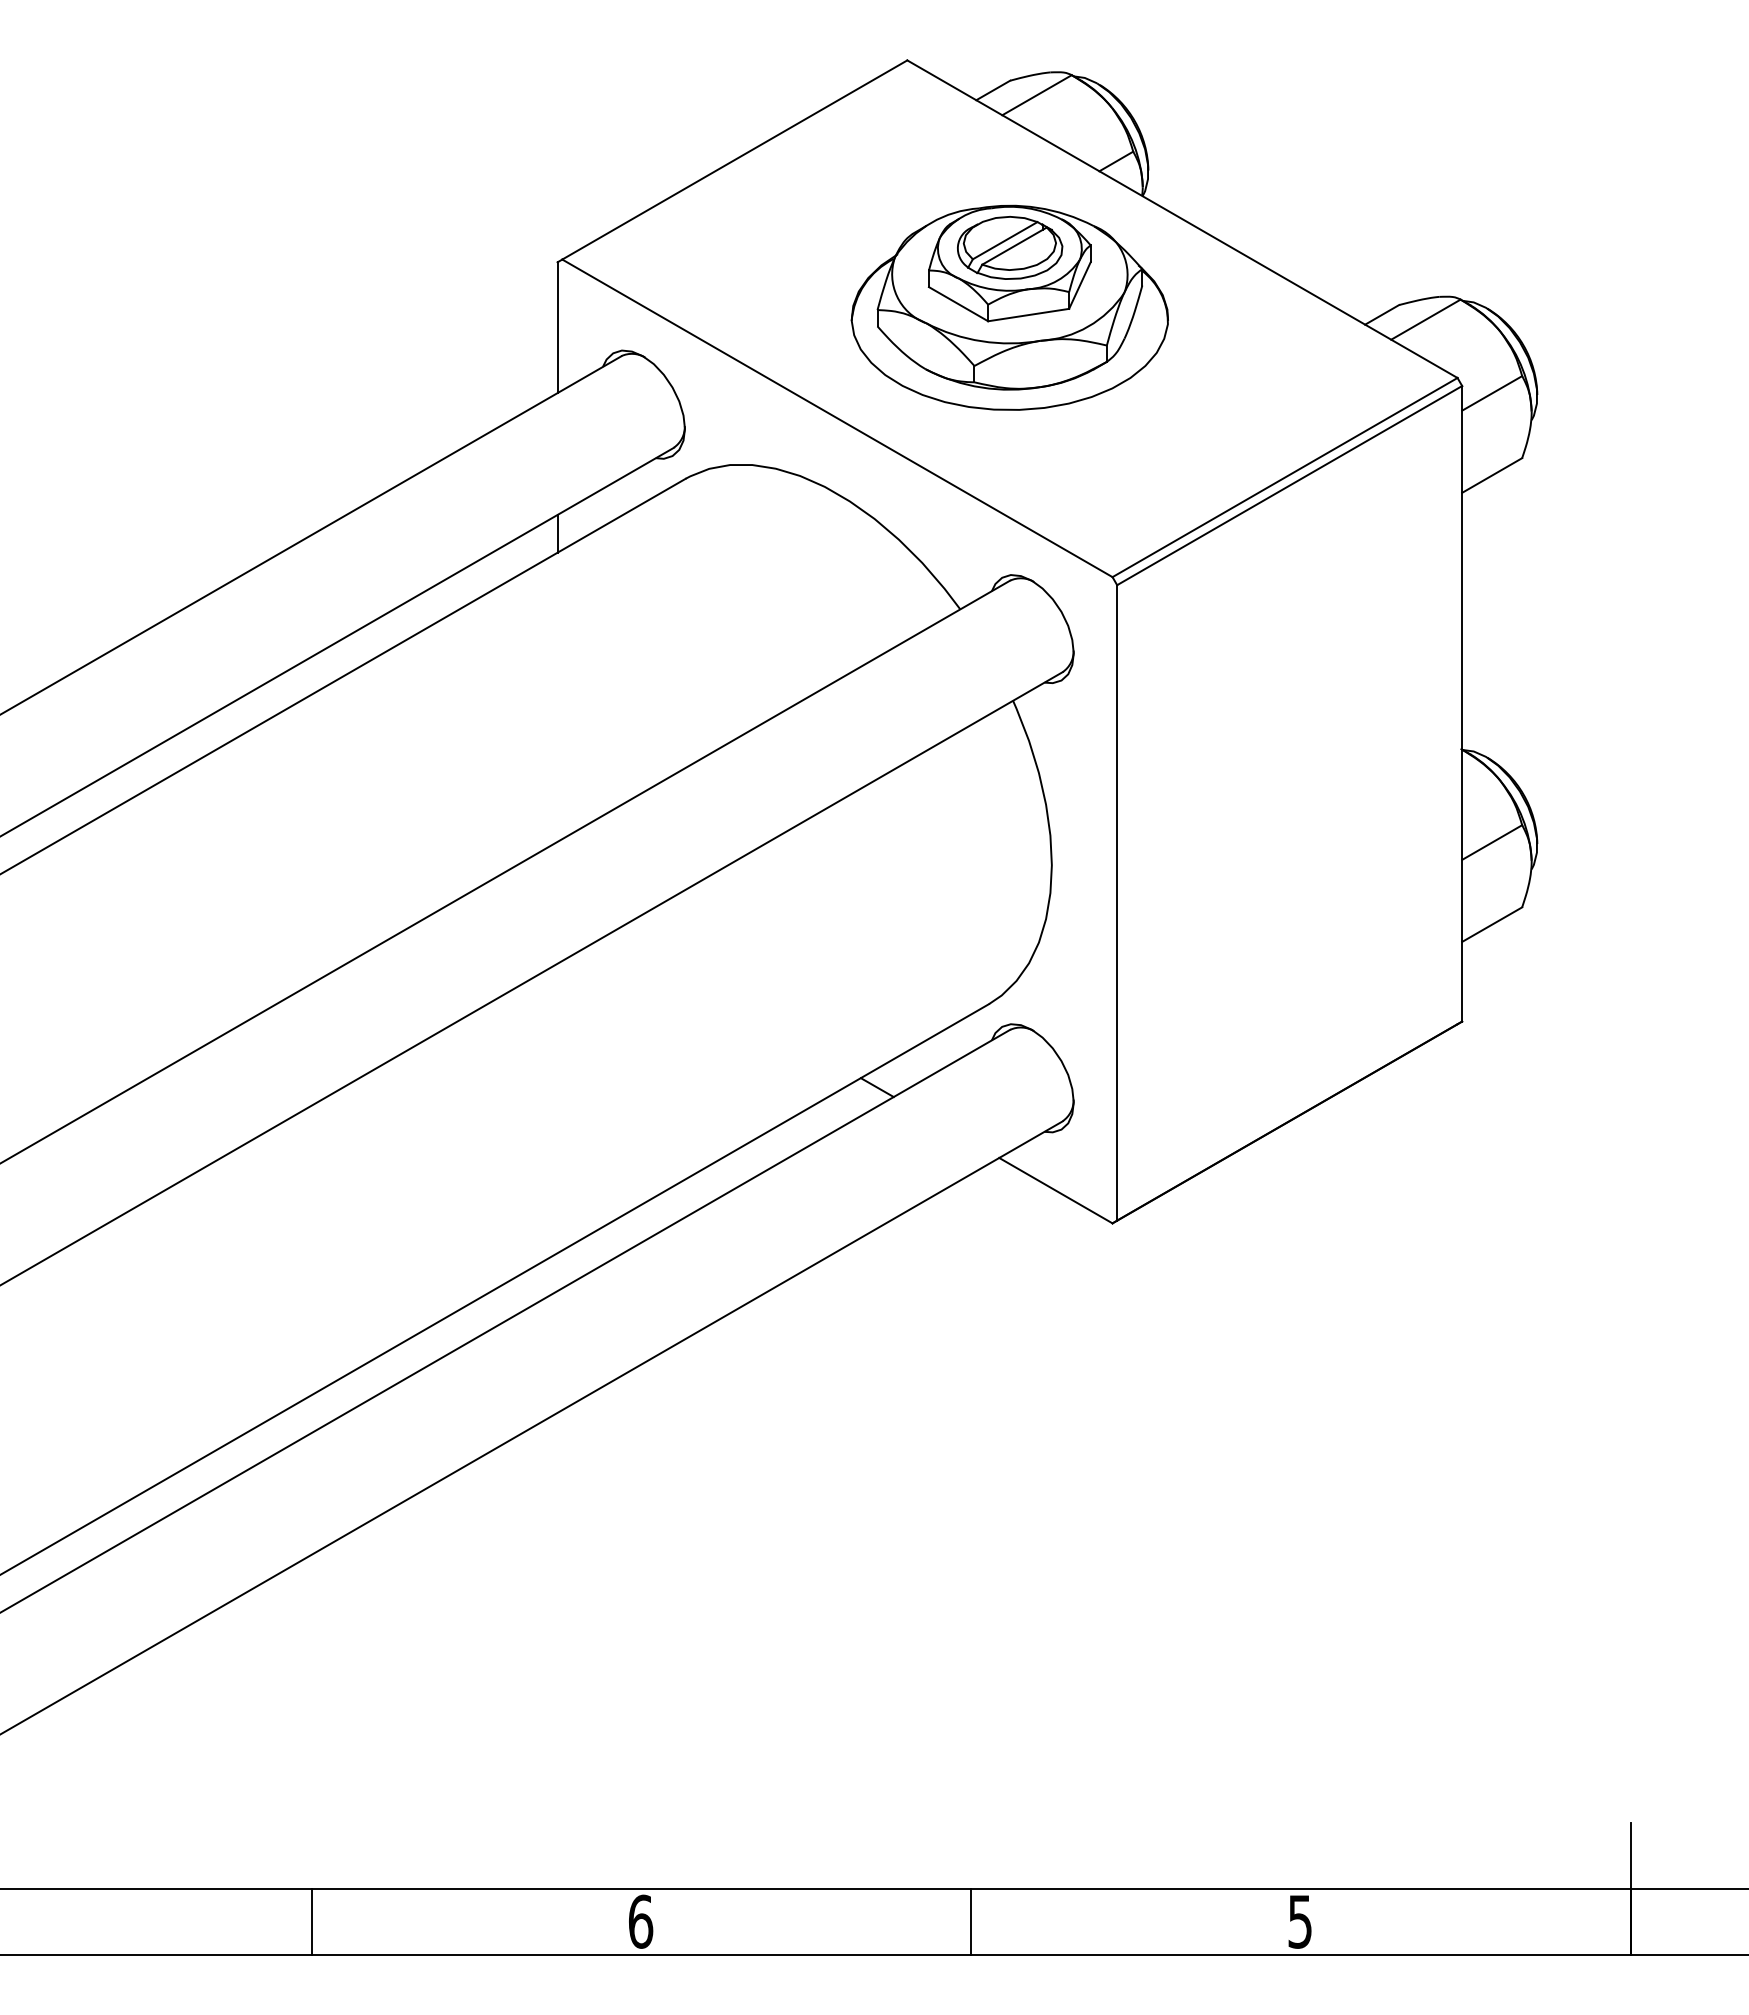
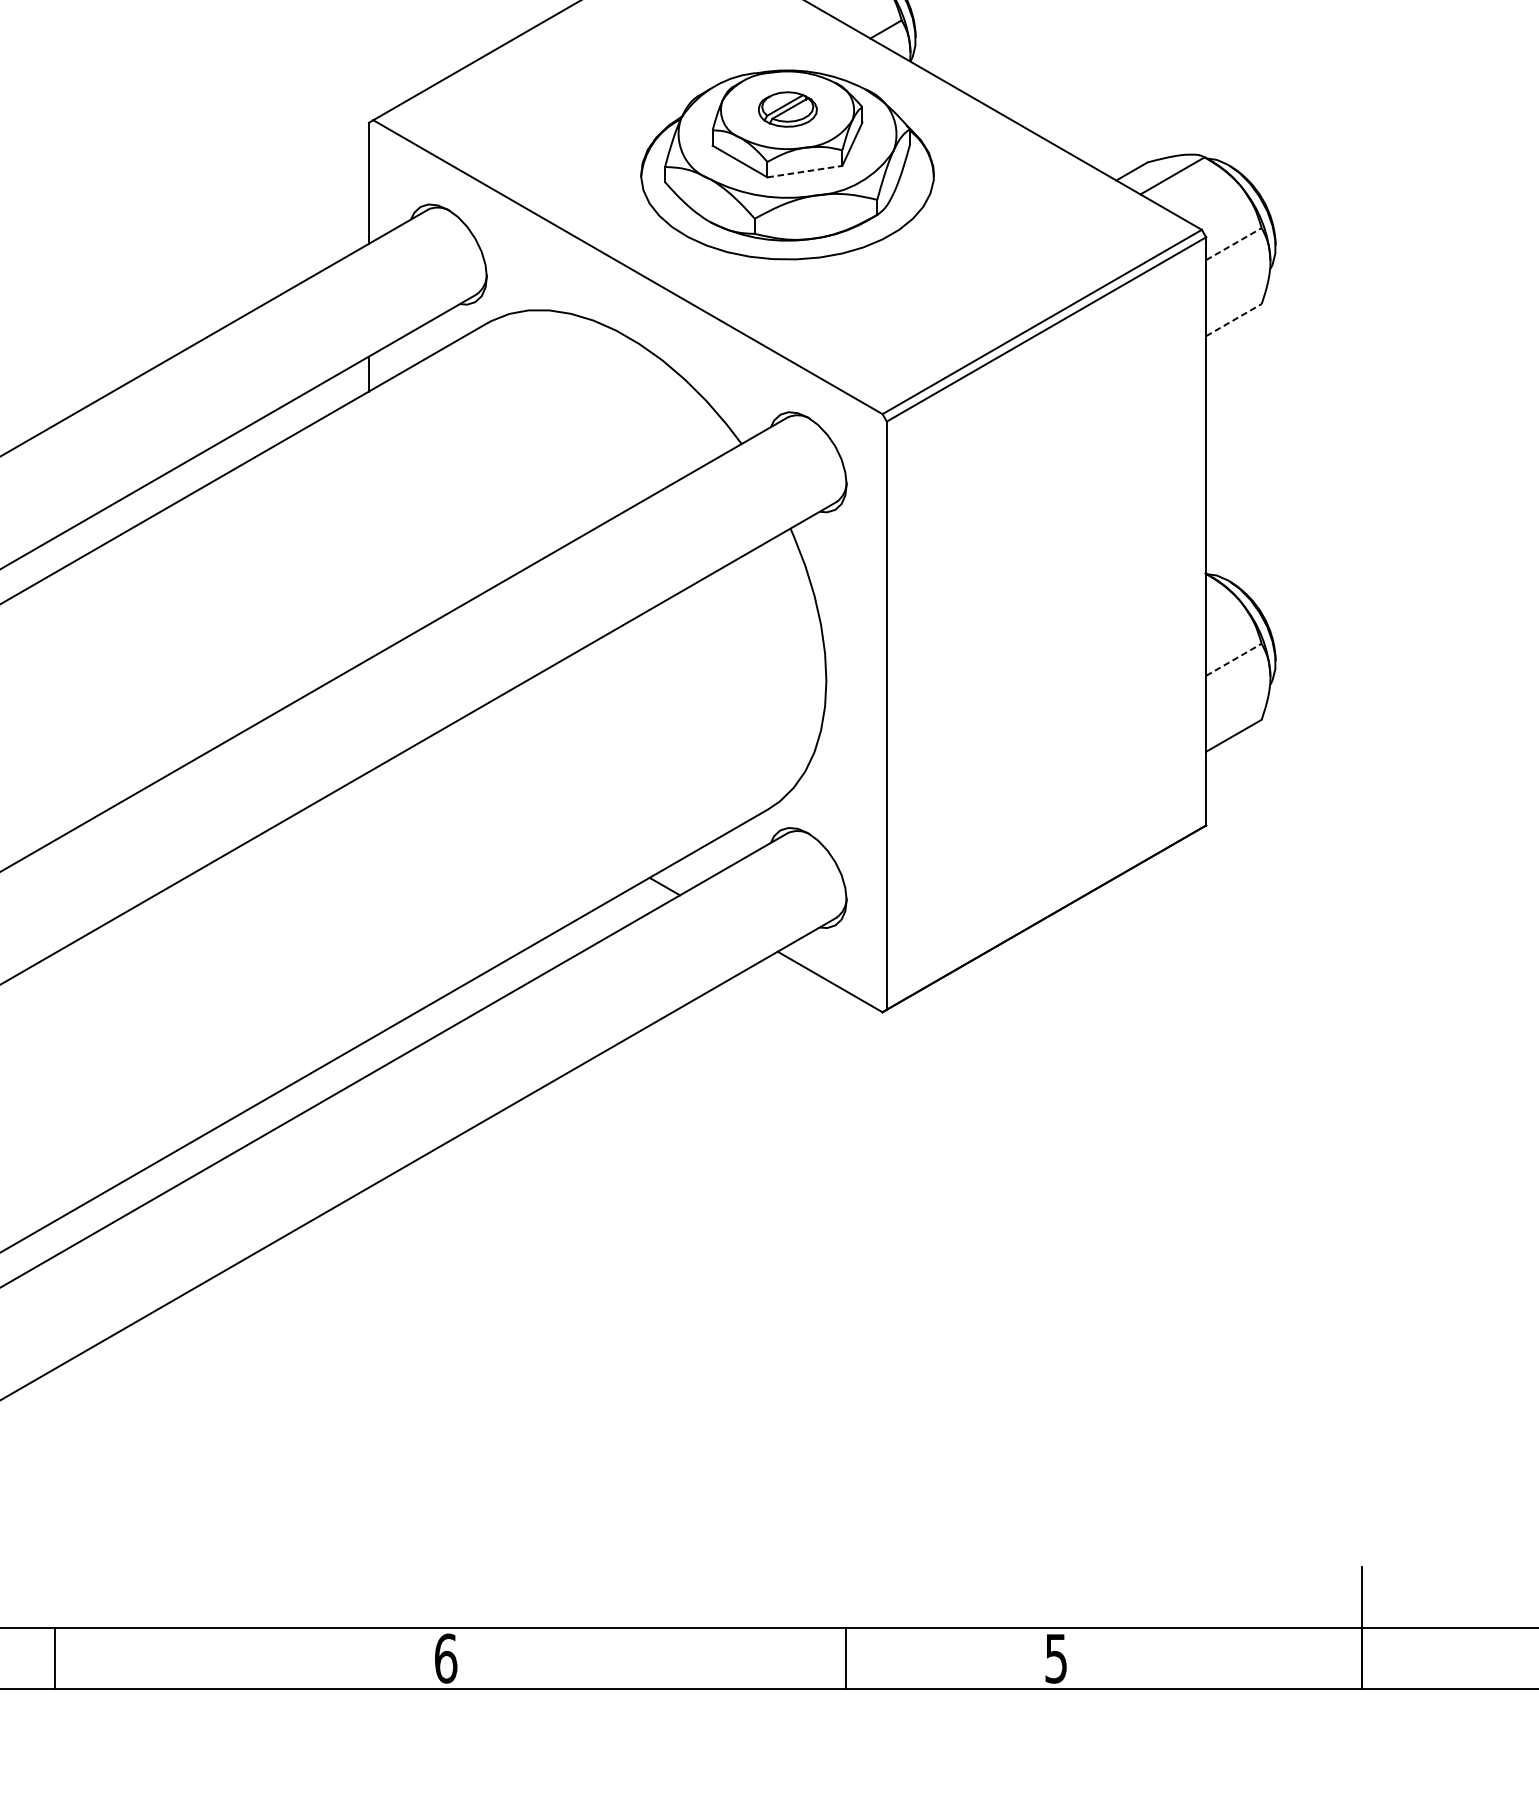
part: (1010, 247) -> (788, 109), size x0.6
line: (1028, 315) -> (804, 172), solid -> dashed
line: (1492, 393) -> (1234, 244), solid -> dashed
line: (1492, 475) -> (1234, 320), solid -> dashed
line: (1492, 842) -> (1234, 659), solid -> dashed
line: (311, 1921) -> (55, 1658), moved
line: (971, 1921) -> (846, 1658), moved

